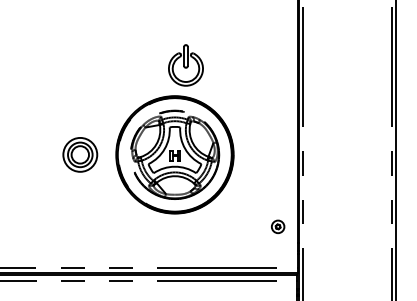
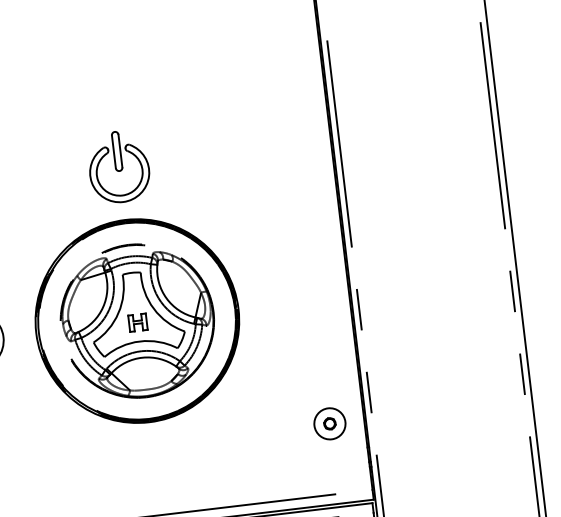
part: (185, 65) -> (118, 167), moved
part: (277, 226) -> (328, 423), size x1.43

